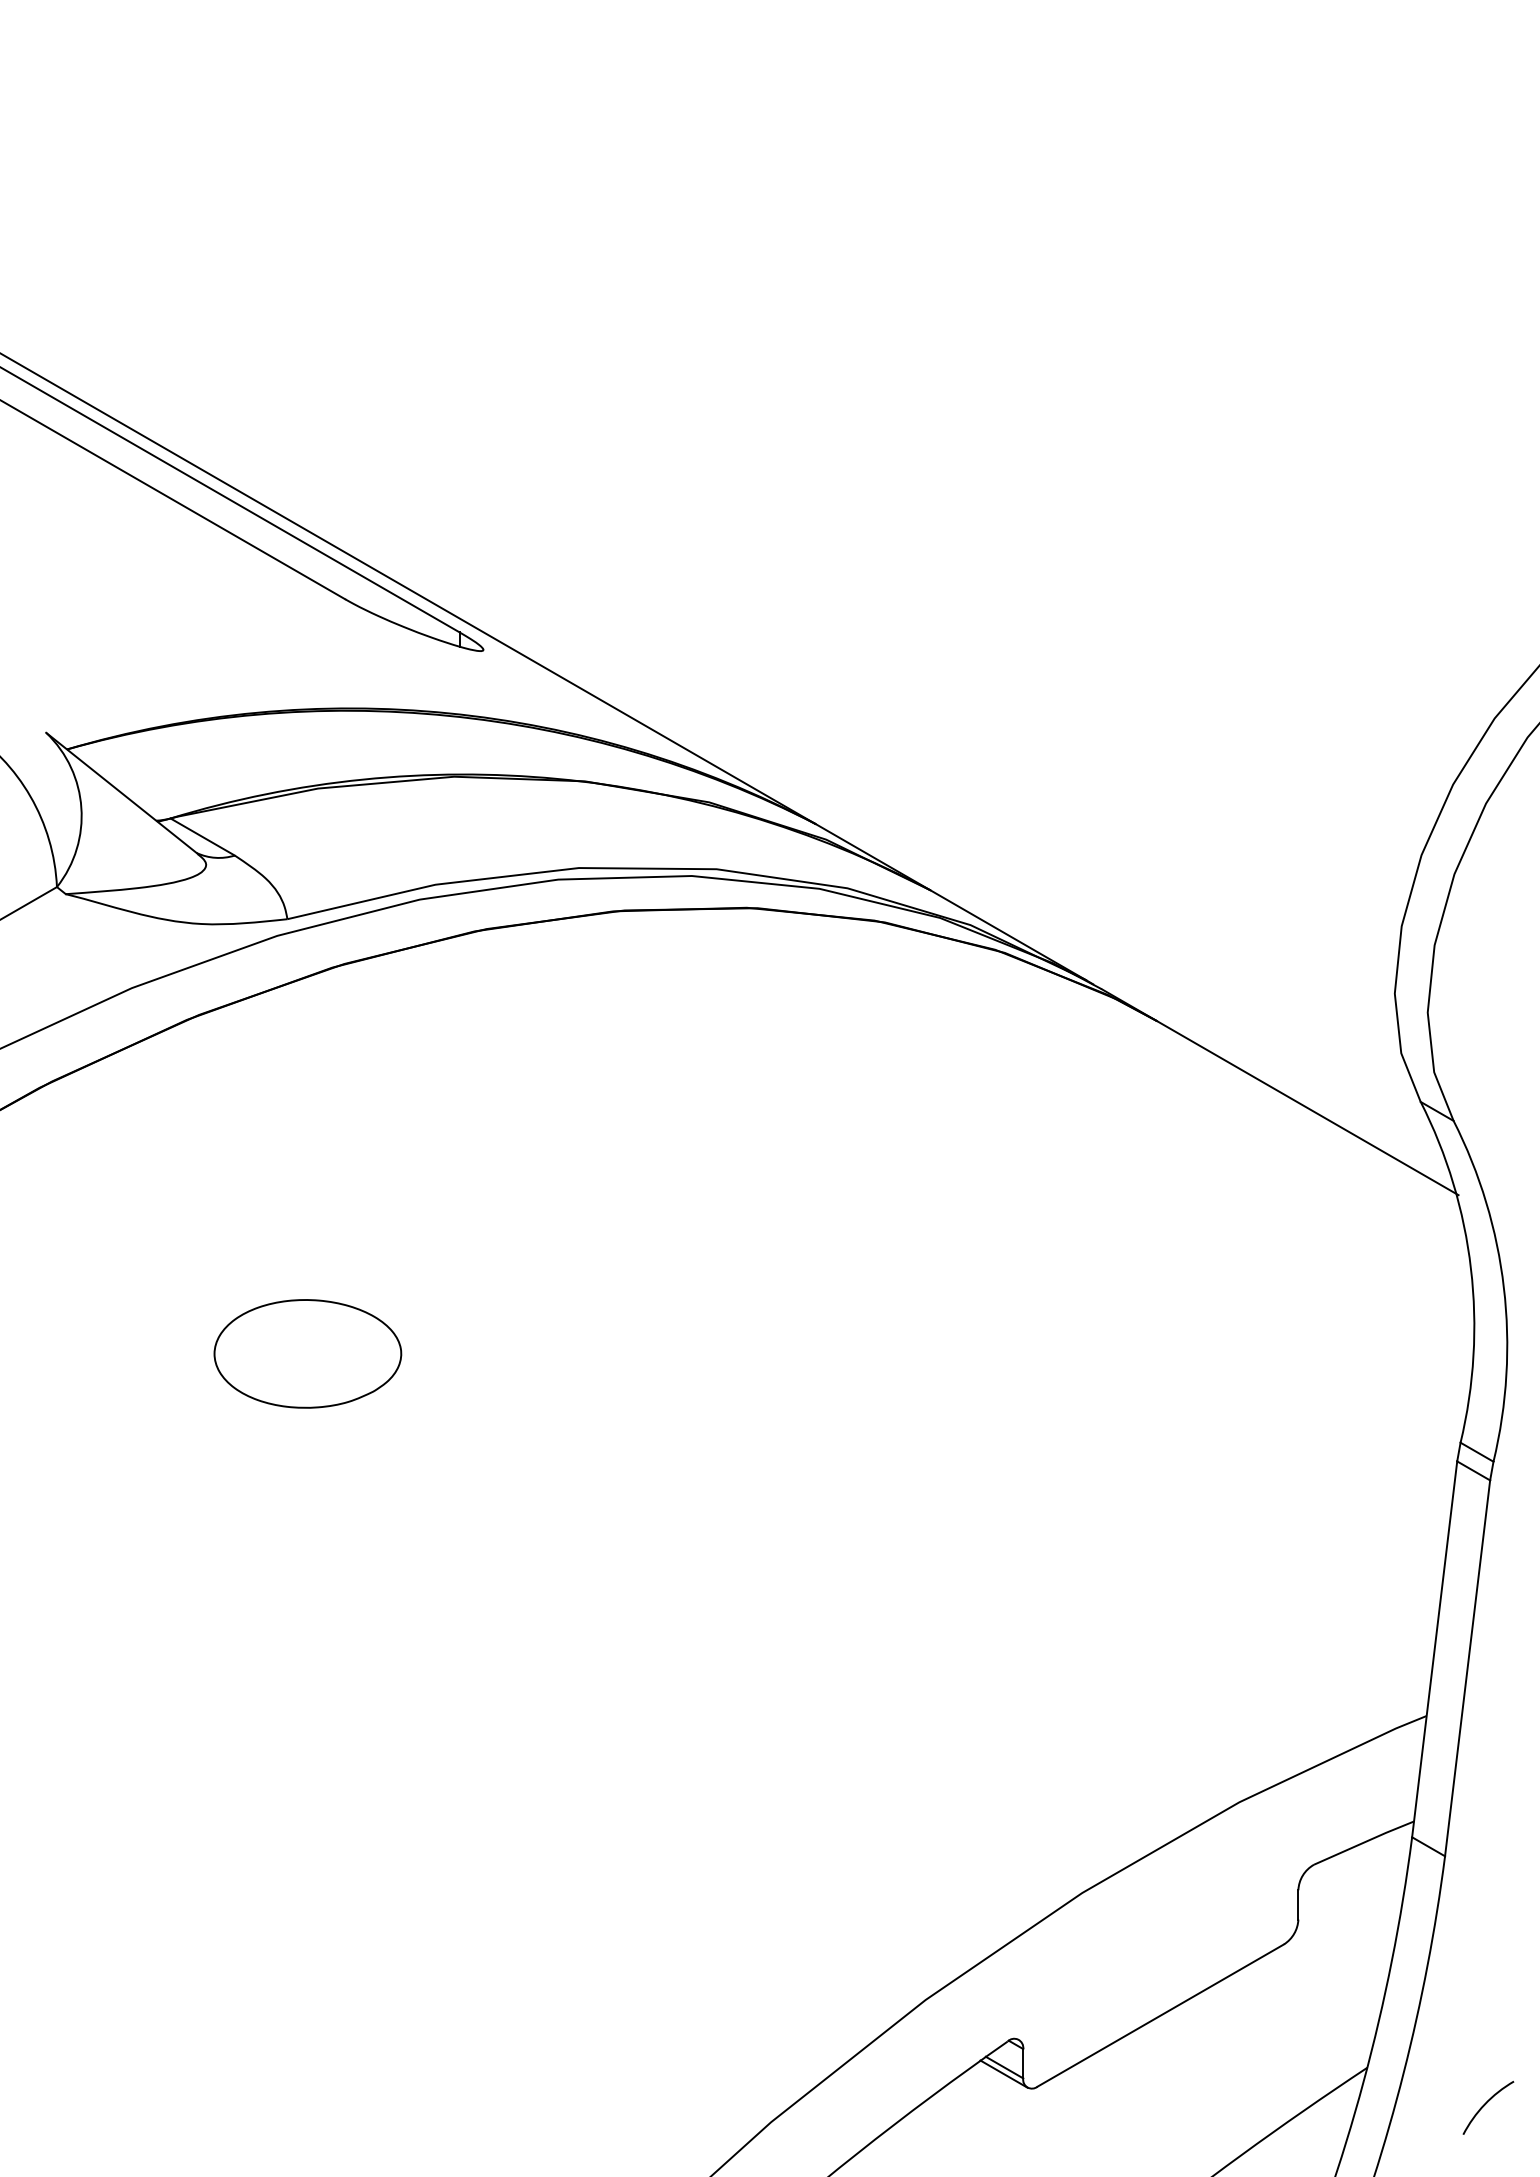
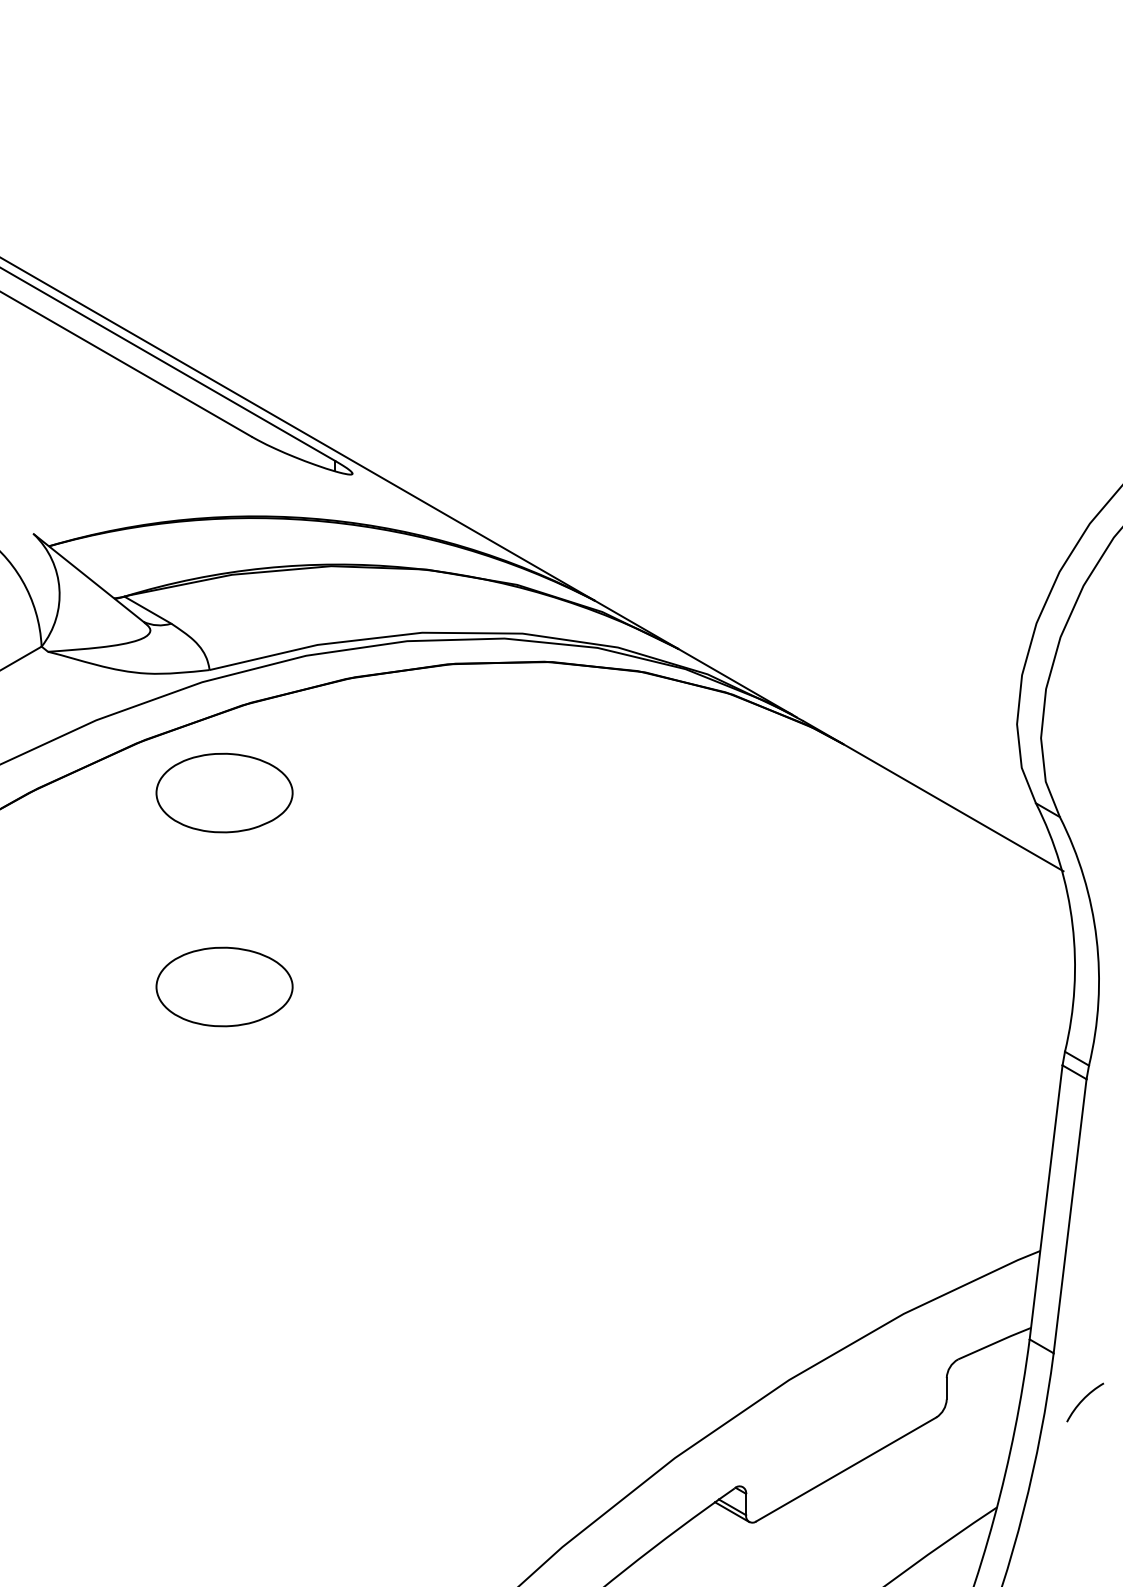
part: (307, 1087) -> (224, 792), added
arc: (1486, 2104) -> (1083, 1400), moved

